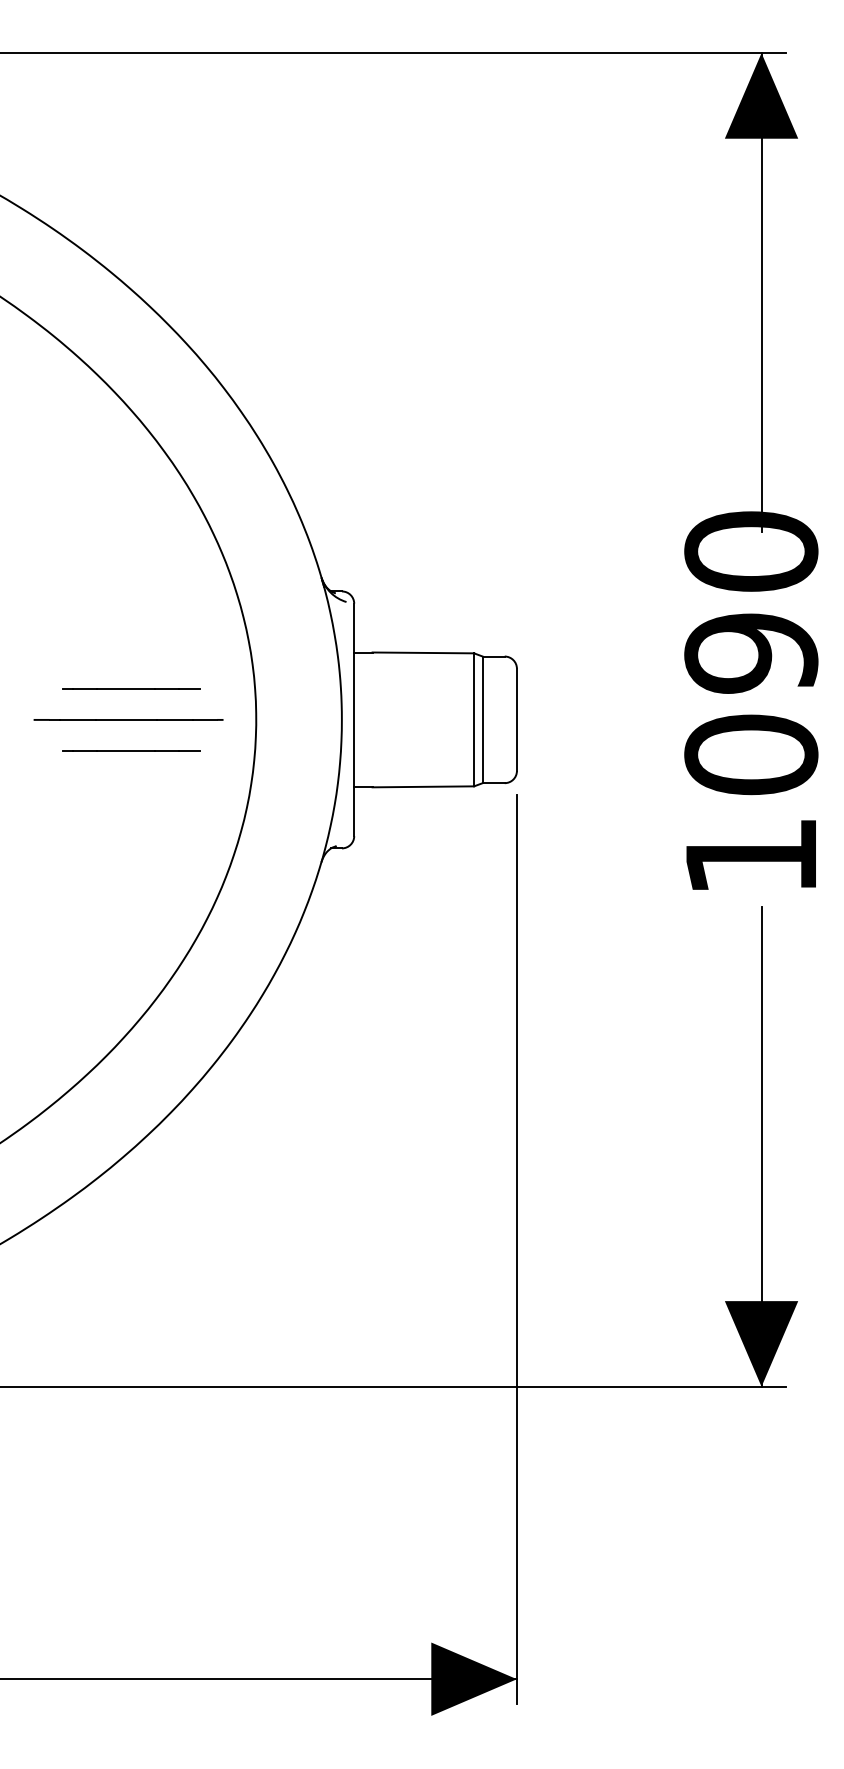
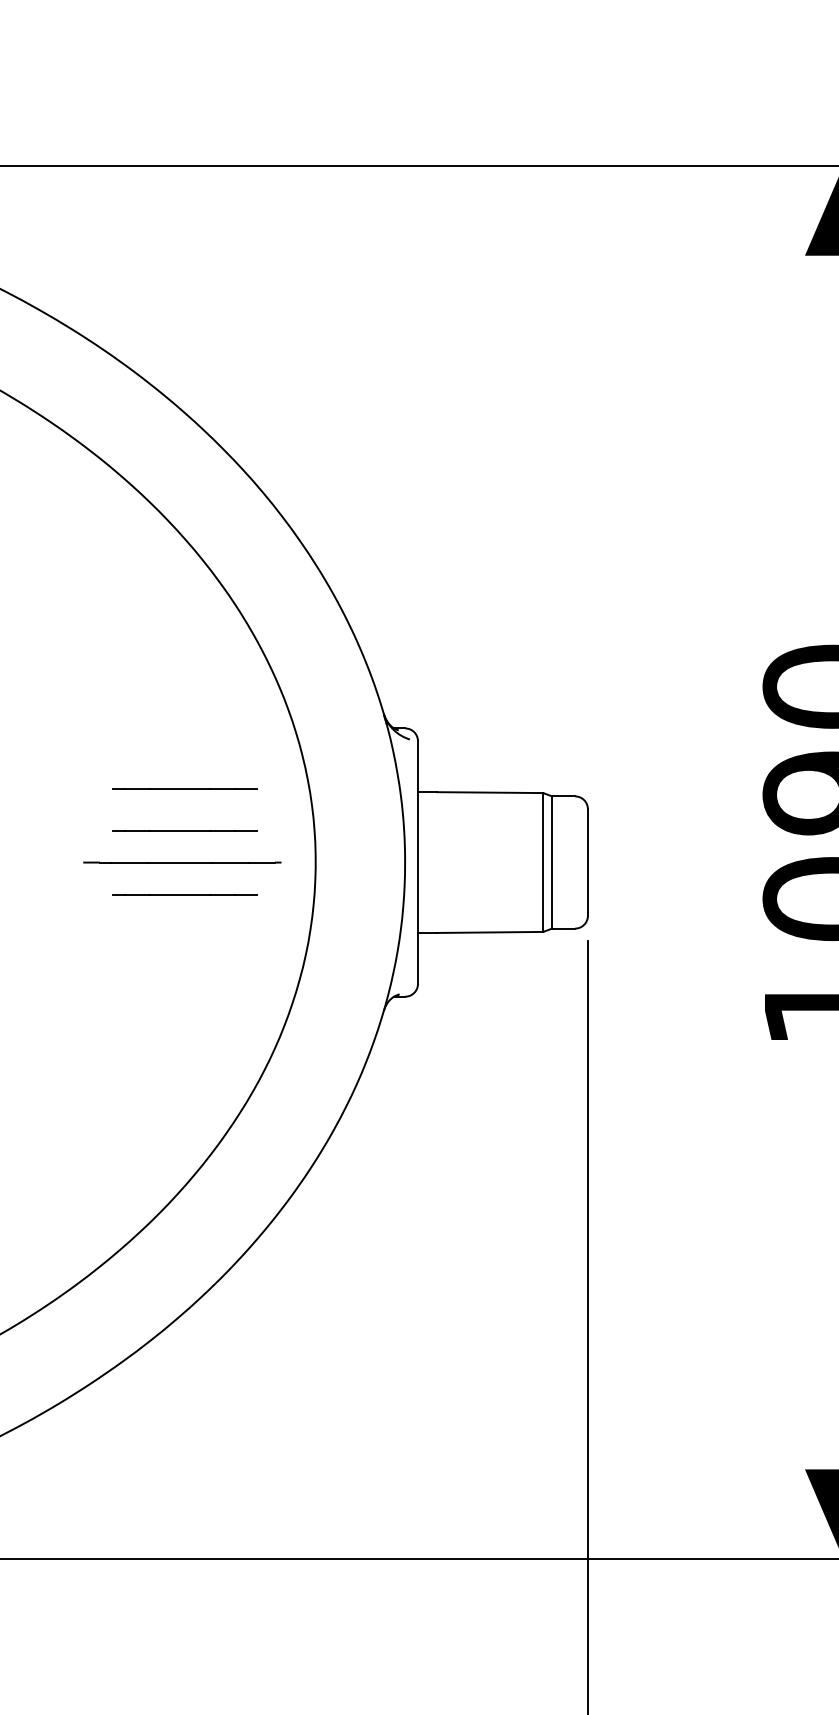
line: (131, 649) -> (185, 789), added

